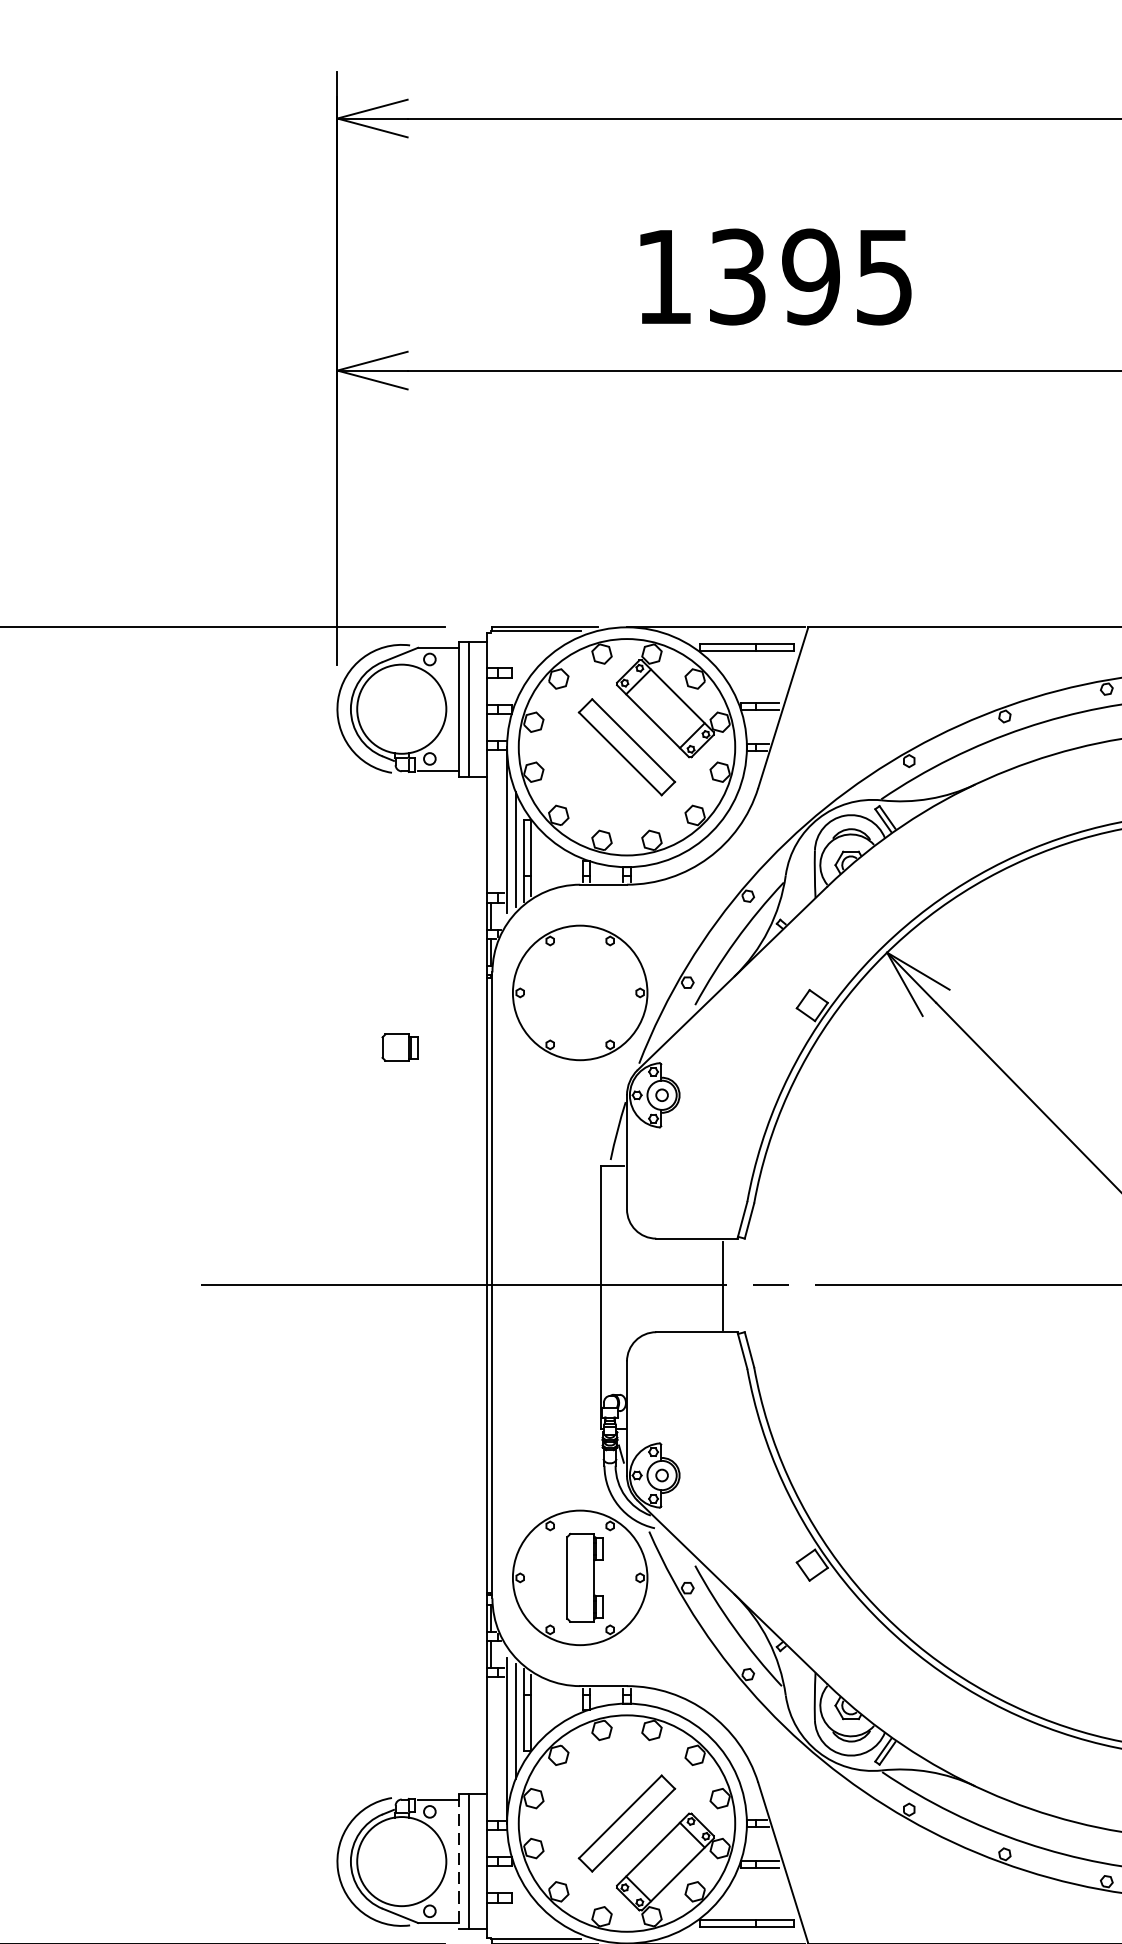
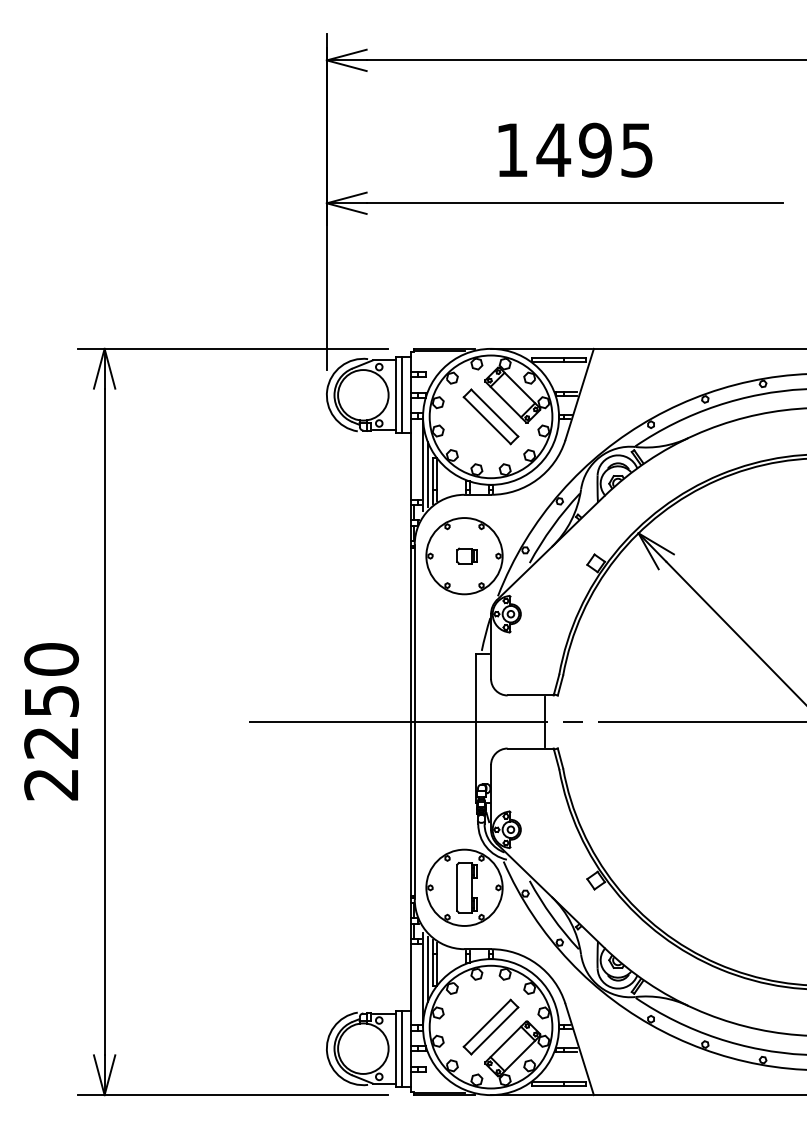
text: (737, 275) -> (553, 149), 1395 -> 1495
part: (398, 1046) -> (466, 555), moved
line: (458, 1863) -> (395, 1049), dashed -> solid

